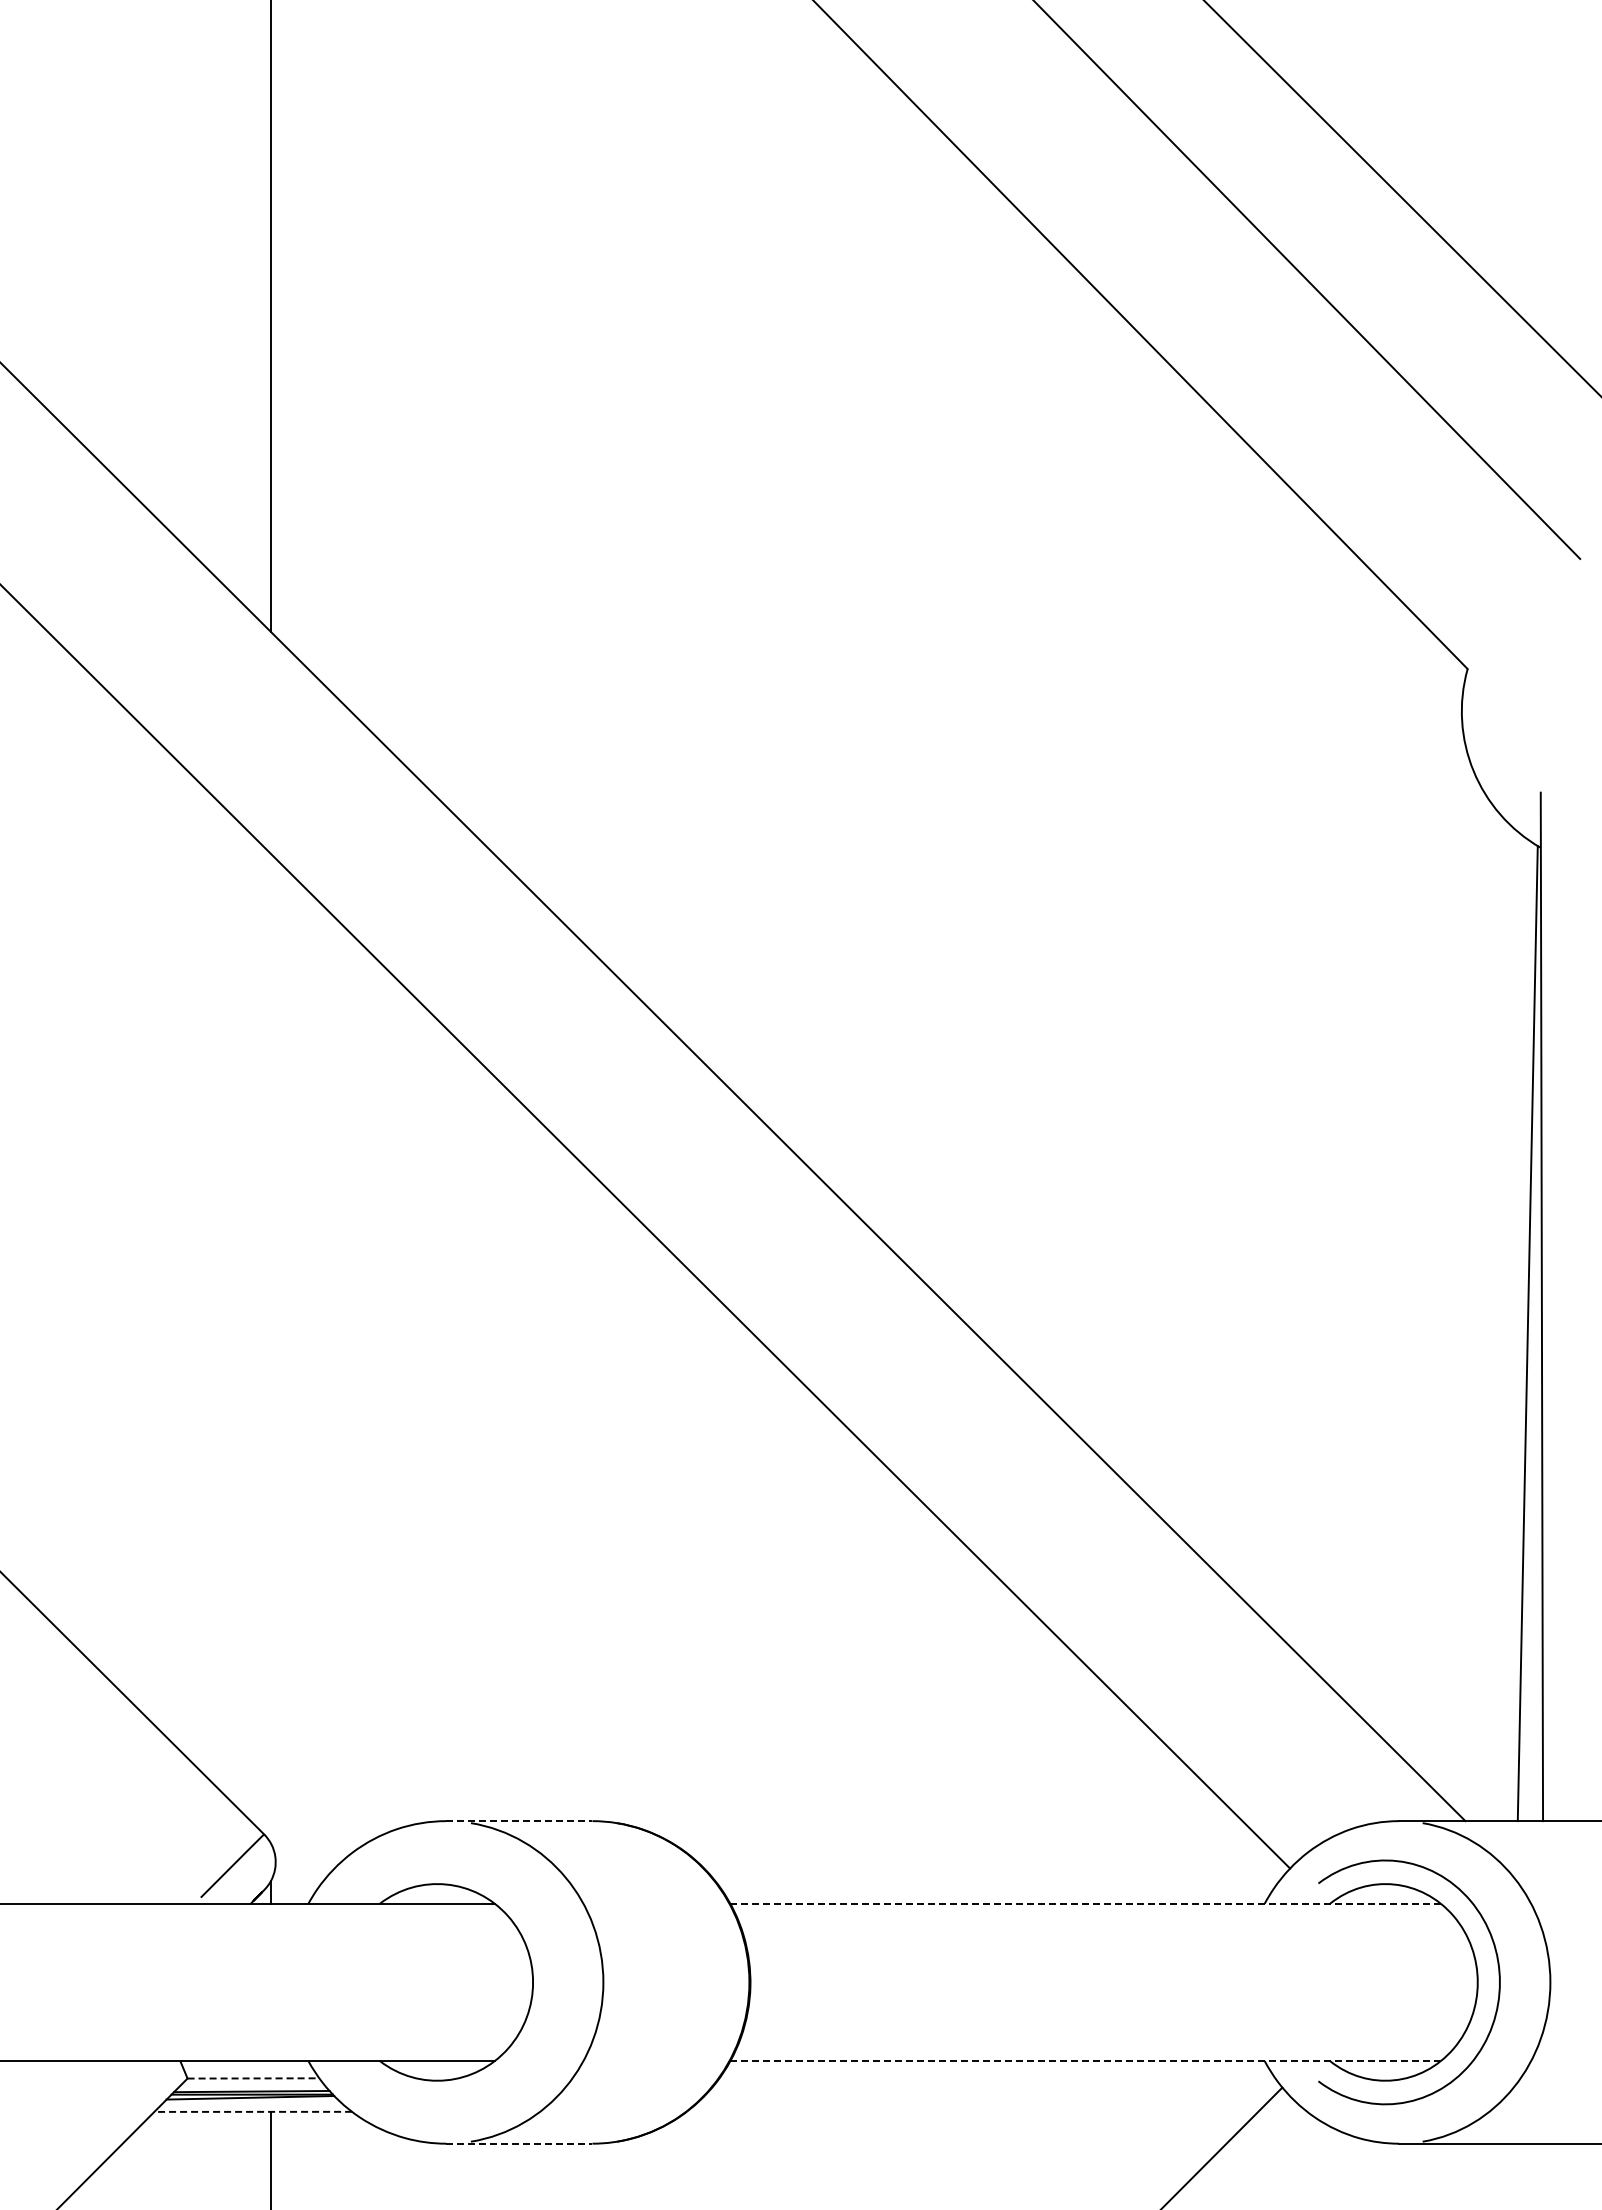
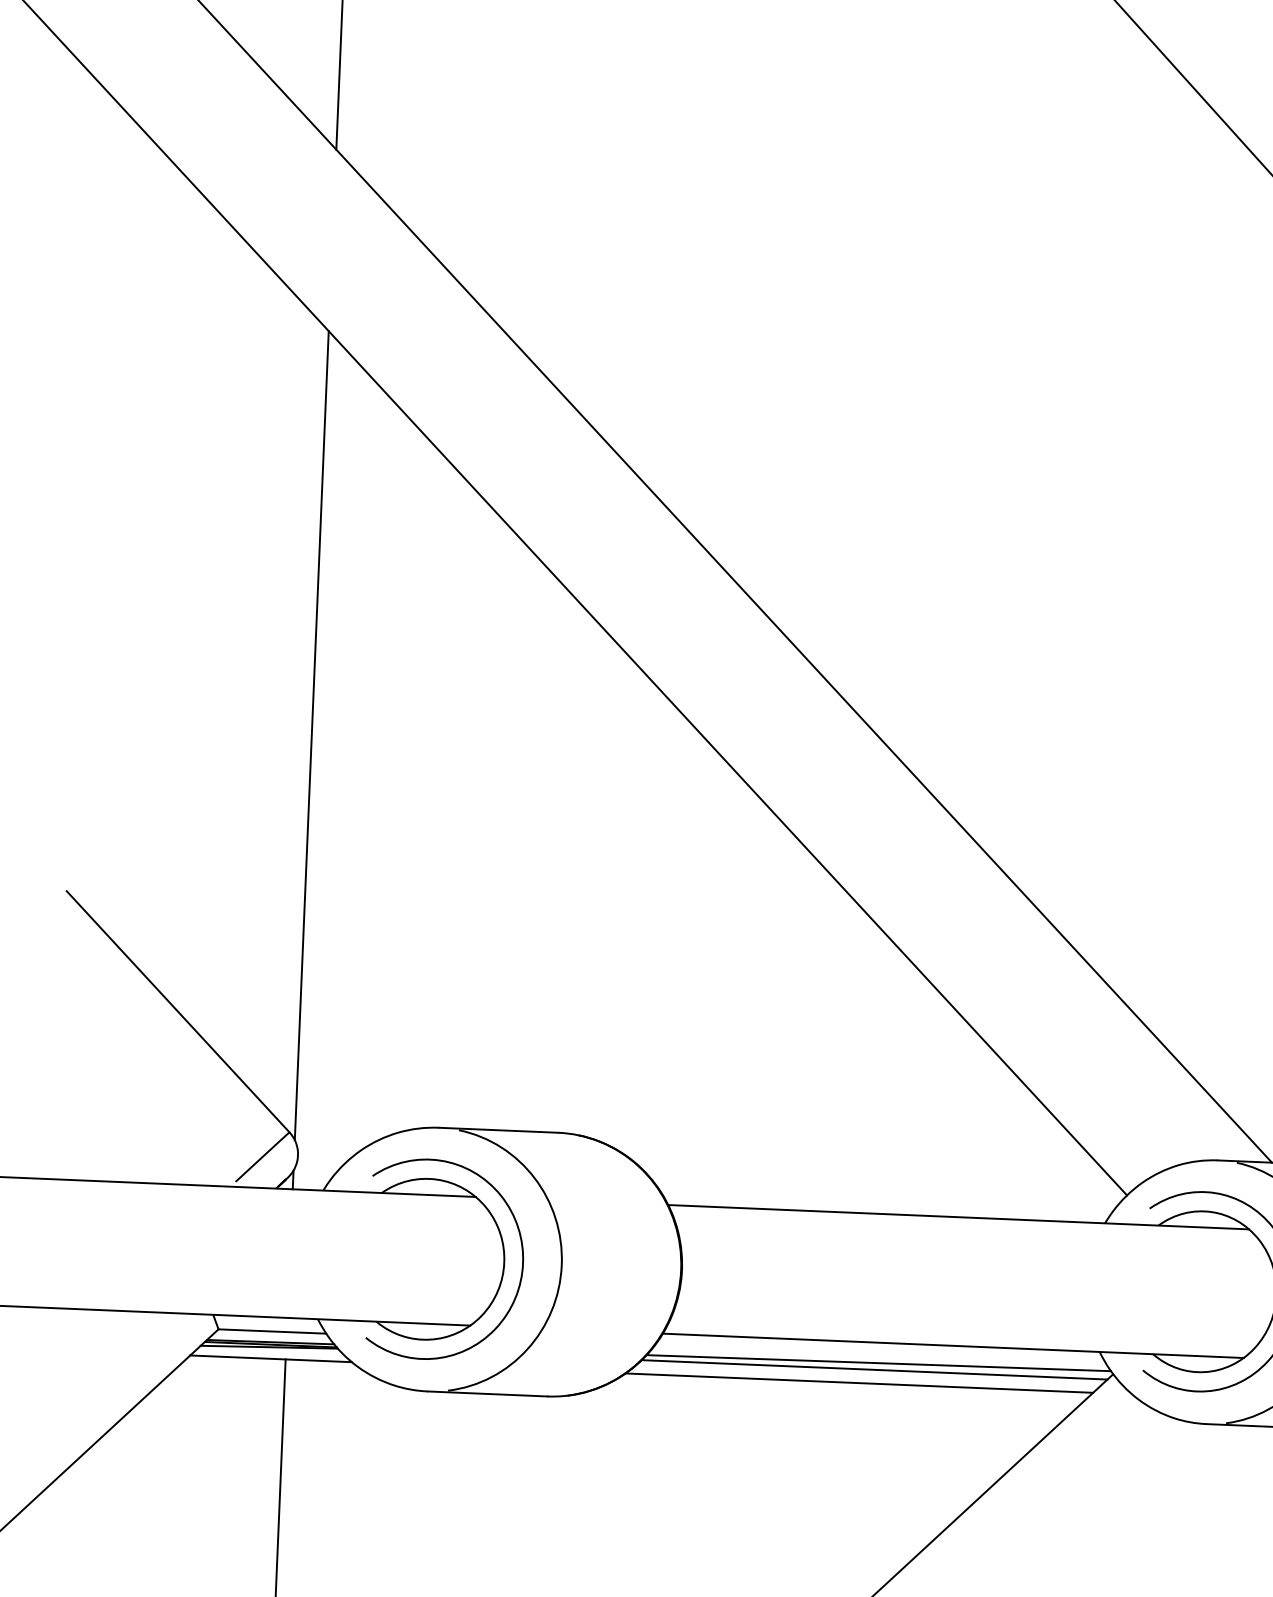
line: (271, 1348) -> (312, 735), added
line: (519, 1821) -> (498, 1130), dashed -> solid
line: (1086, 1903) -> (959, 1217), dashed -> solid
curve: (554, 1989) -> (521, 1269), added
line: (1086, 2061) -> (953, 1346), dashed -> solid
line: (253, 2078) -> (272, 1331), dashed -> solid
line: (995, 2085) -> (878, 1362), added
line: (990, 2094) -> (874, 1369), added
line: (253, 2111) -> (271, 1358), dashed -> solid
line: (972, 2111) -> (859, 1383), added
line: (519, 2143) -> (487, 1393), dashed -> solid

